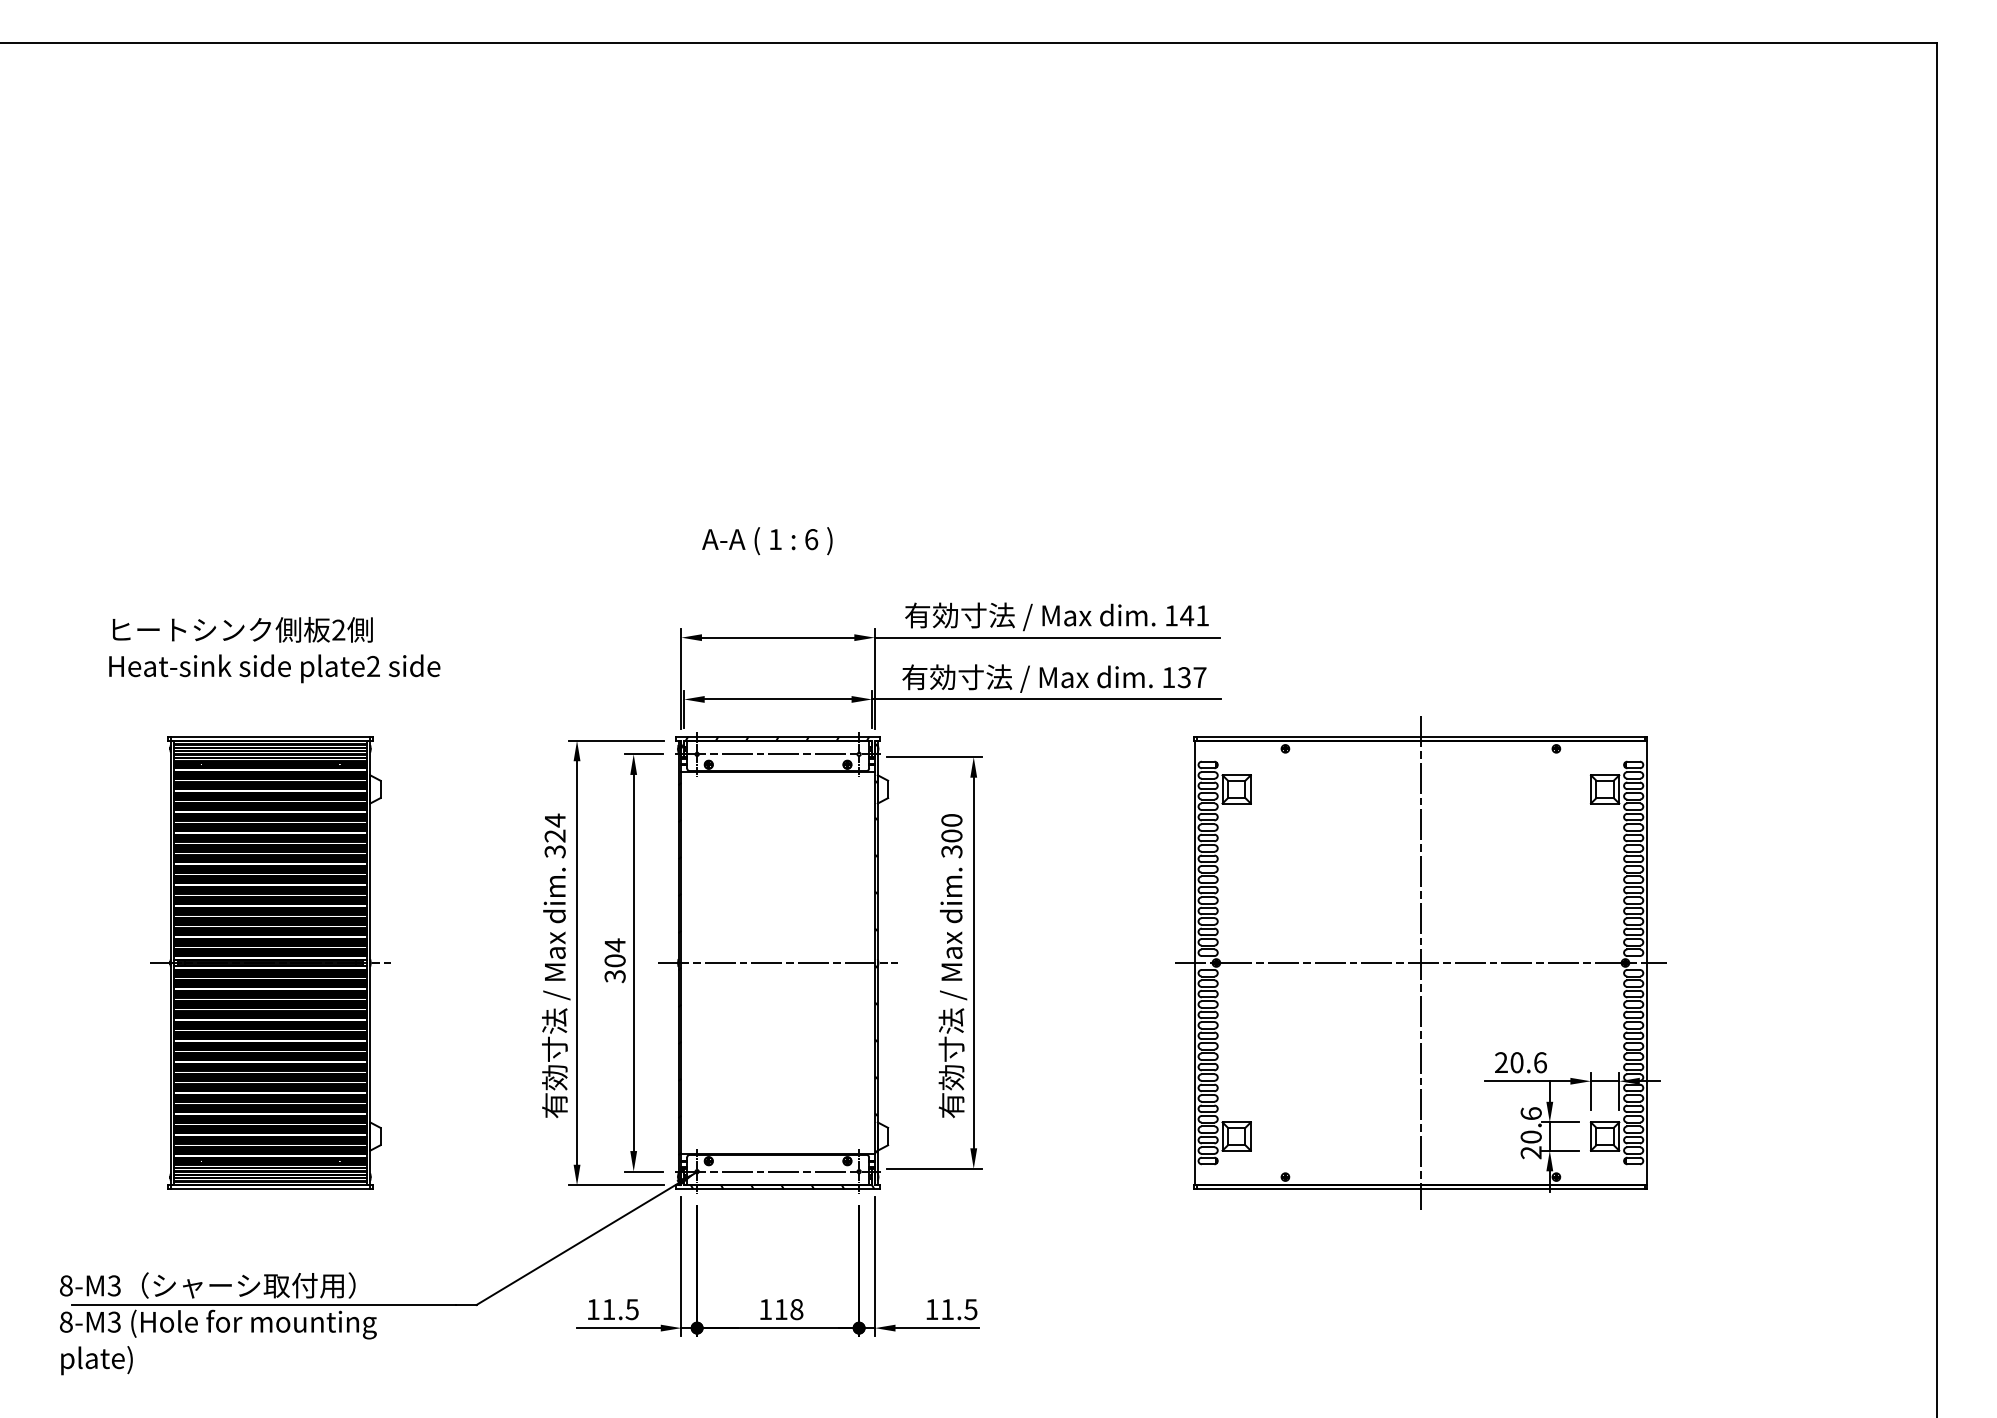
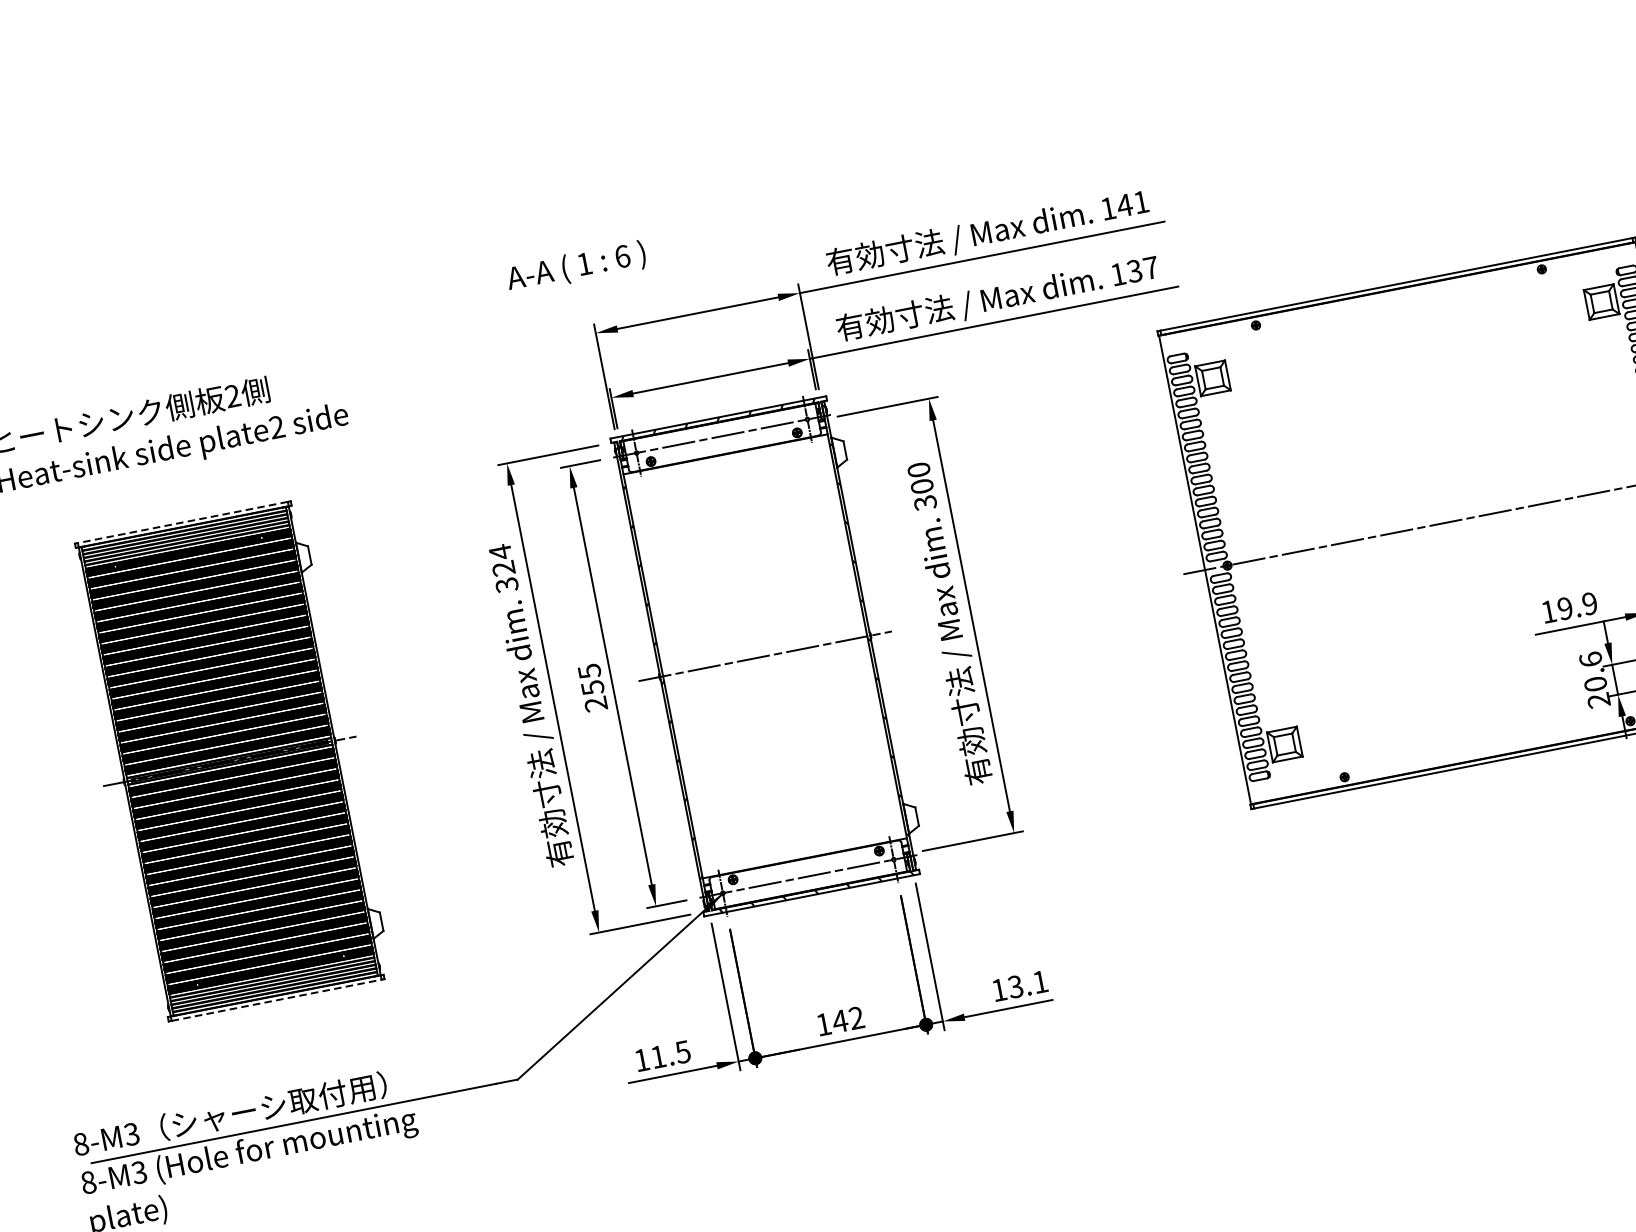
text: (767, 541) -> (576, 267), moved
line: (270, 736) -> (182, 522), solid -> dashed
text: (614, 960) -> (592, 687), 304 -> 255
line: (1420, 962) -> (1442, 522), removed
text: (1520, 1062) -> (1568, 607), 20.6 -> 19.9
line: (270, 1189) -> (276, 1000), solid -> dashed
text: (788, 1309) -> (847, 1019), 118 -> 142
text: (959, 1309) -> (1028, 984), 11.5 -> 13.1

